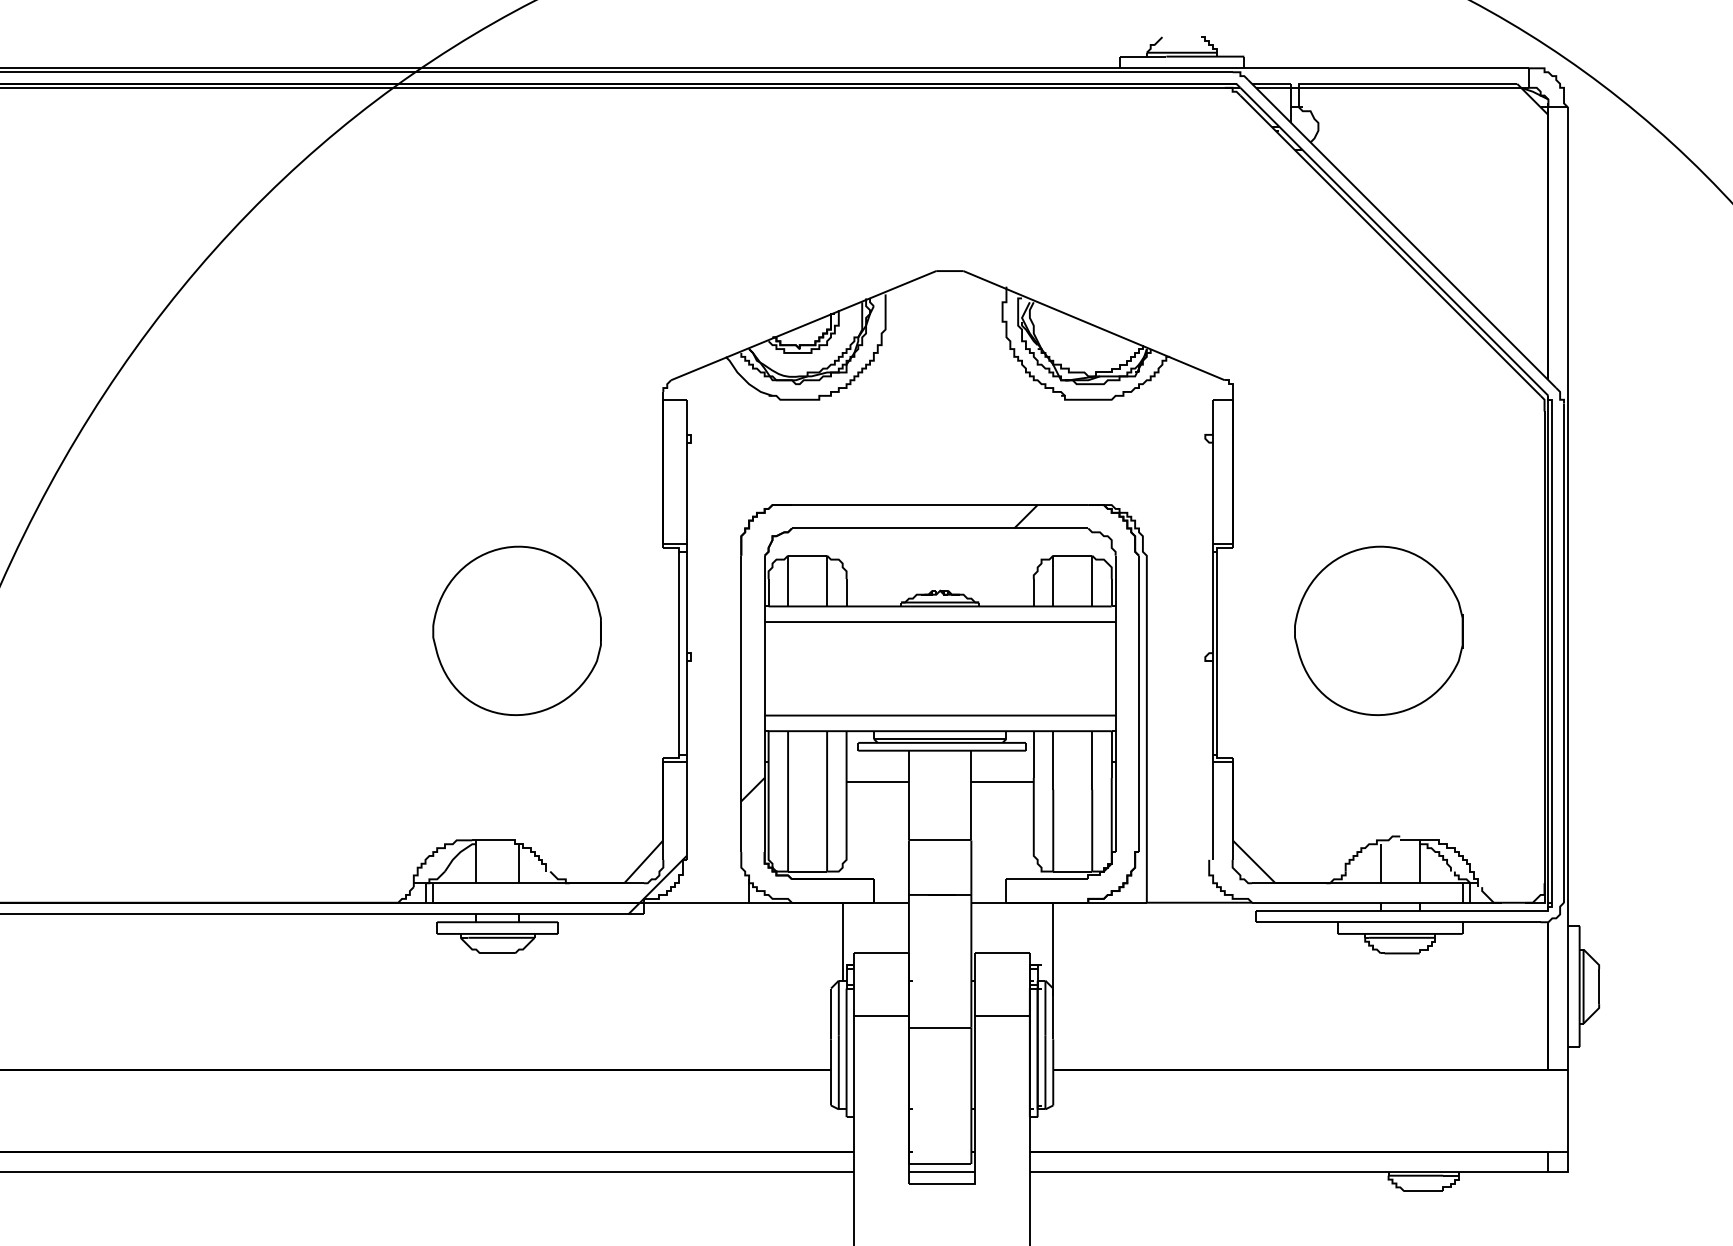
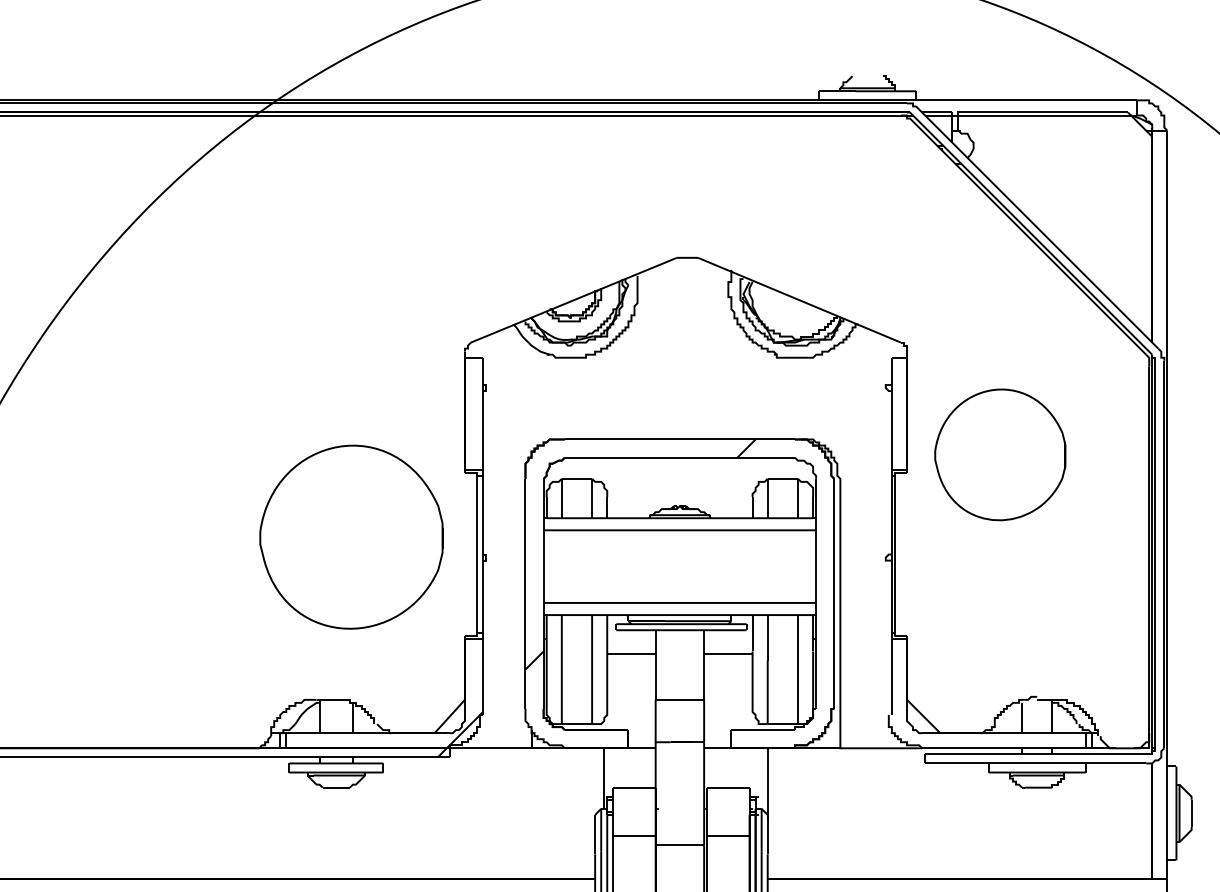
part: (516, 630) -> (350, 536), size x1.4
part: (1378, 630) -> (1000, 454), moved

